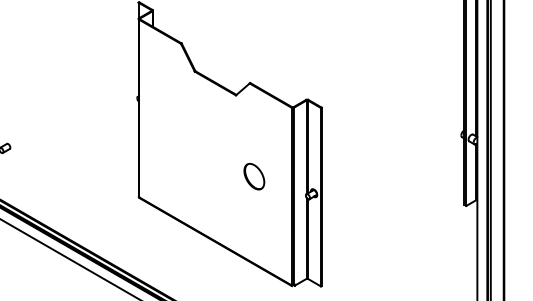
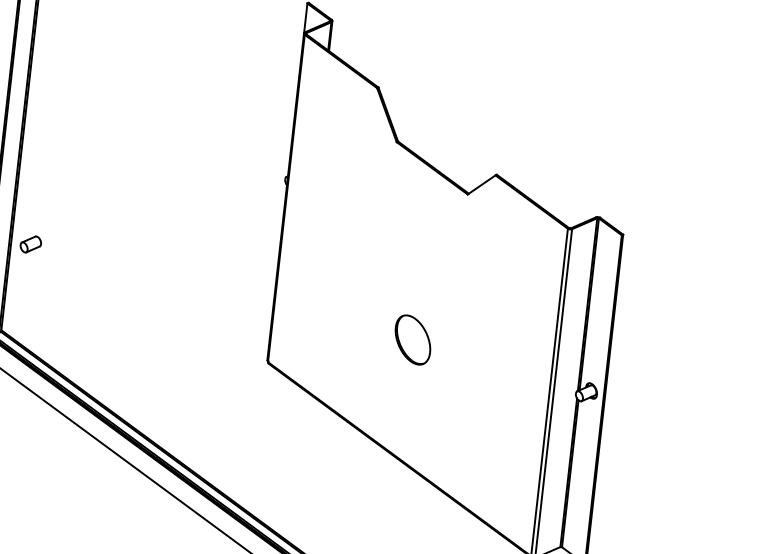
part: (254, 176) -> (413, 339), moved

